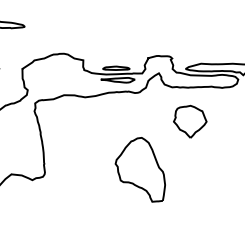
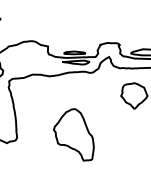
part: (139, 169) -> (73, 134), moved

